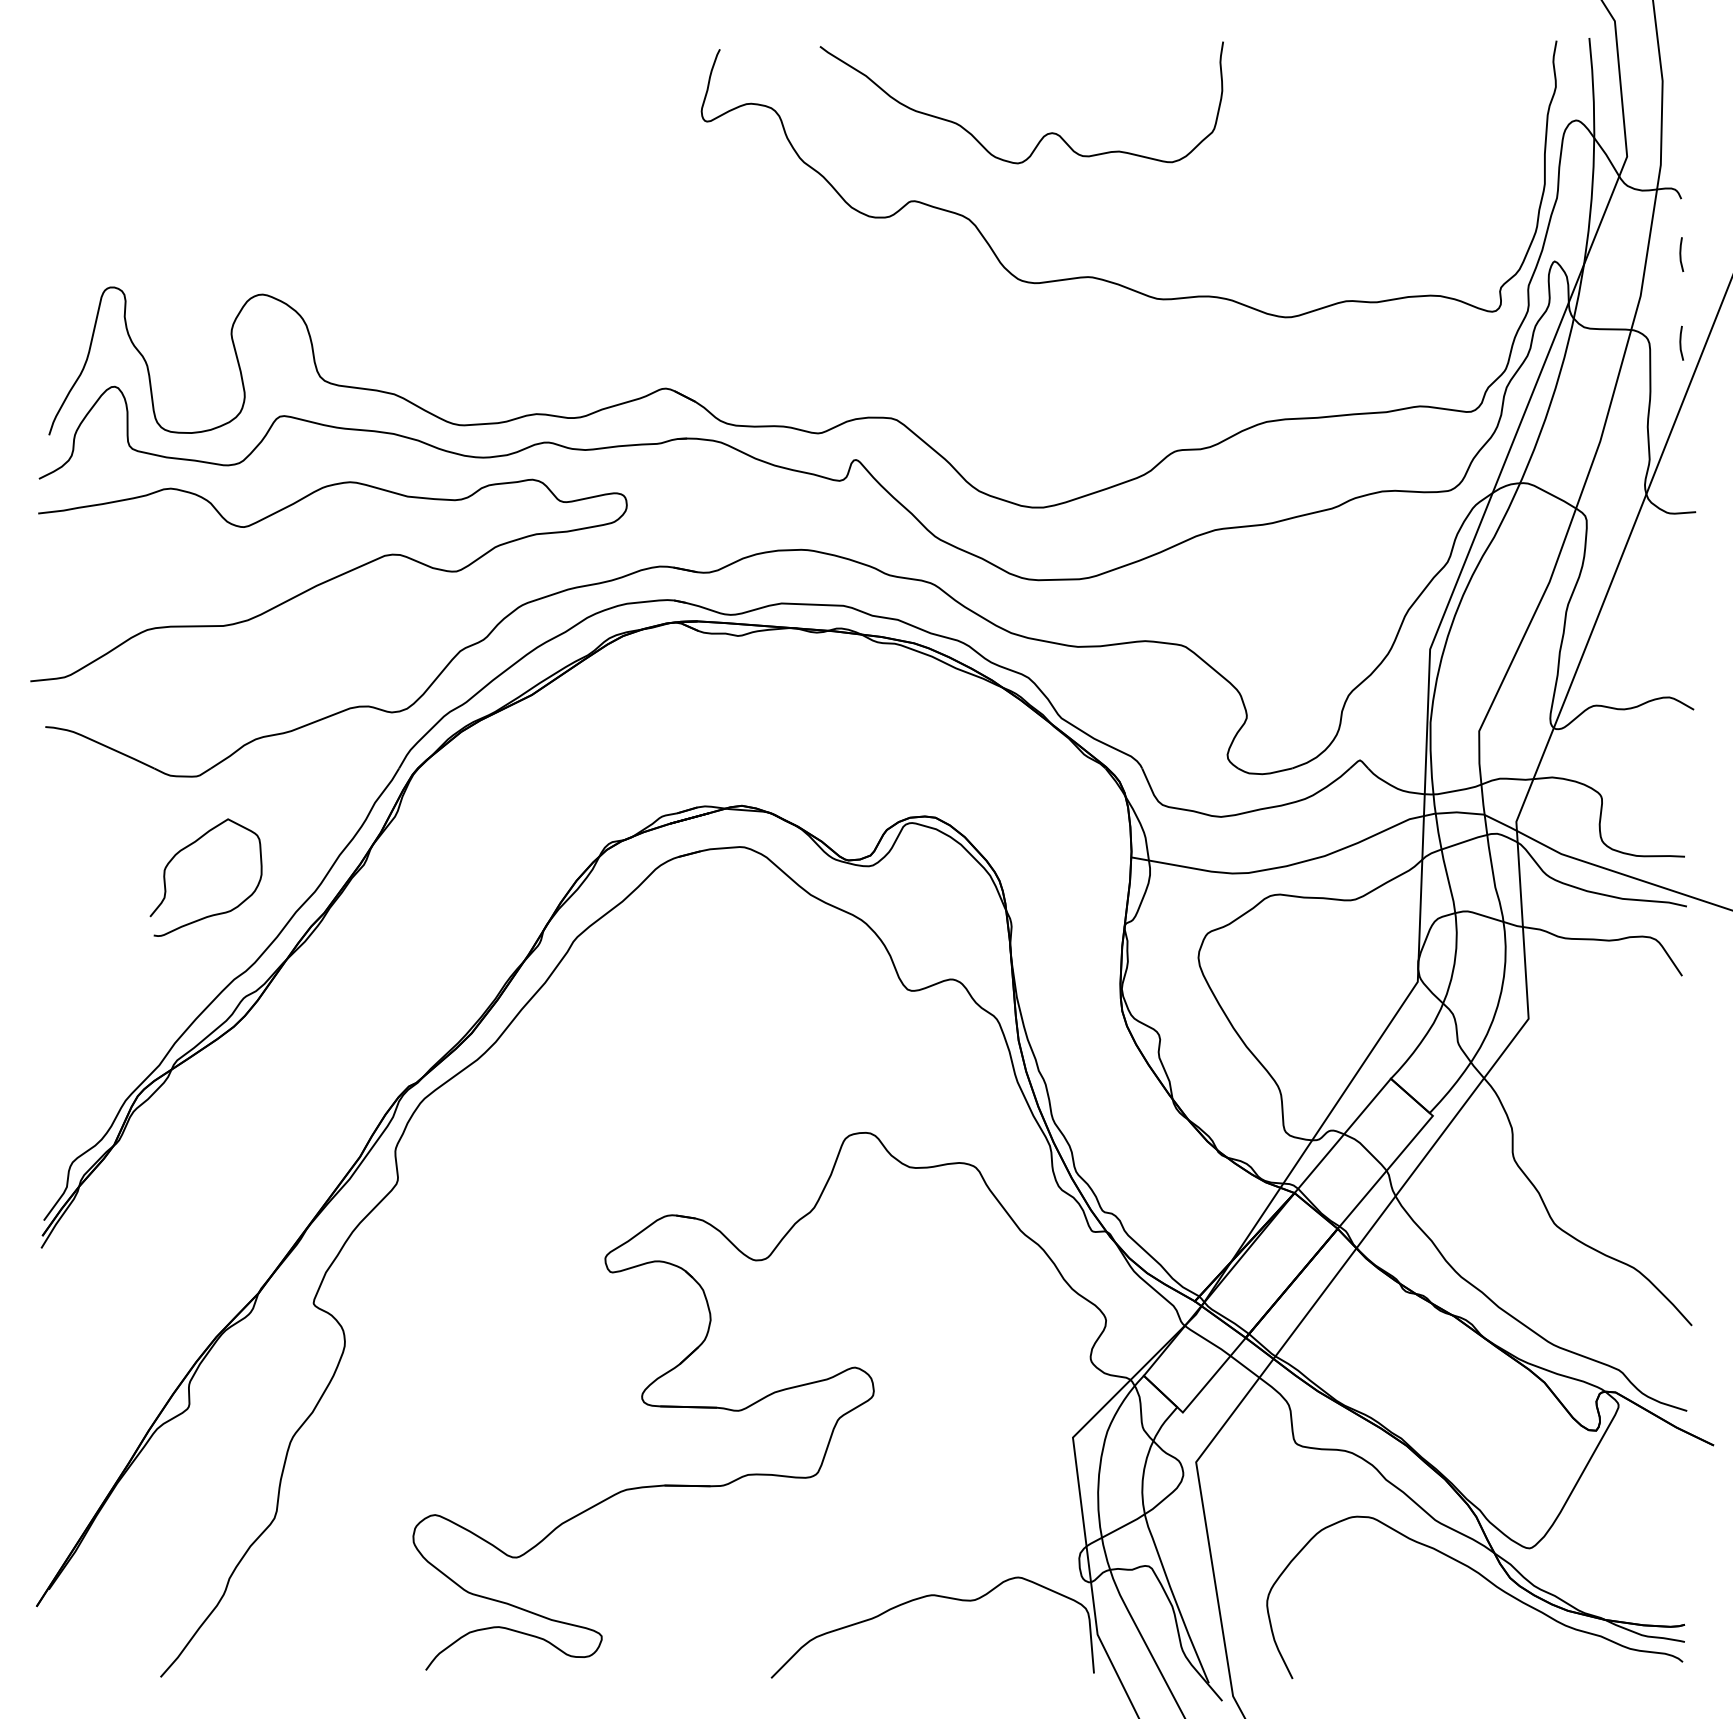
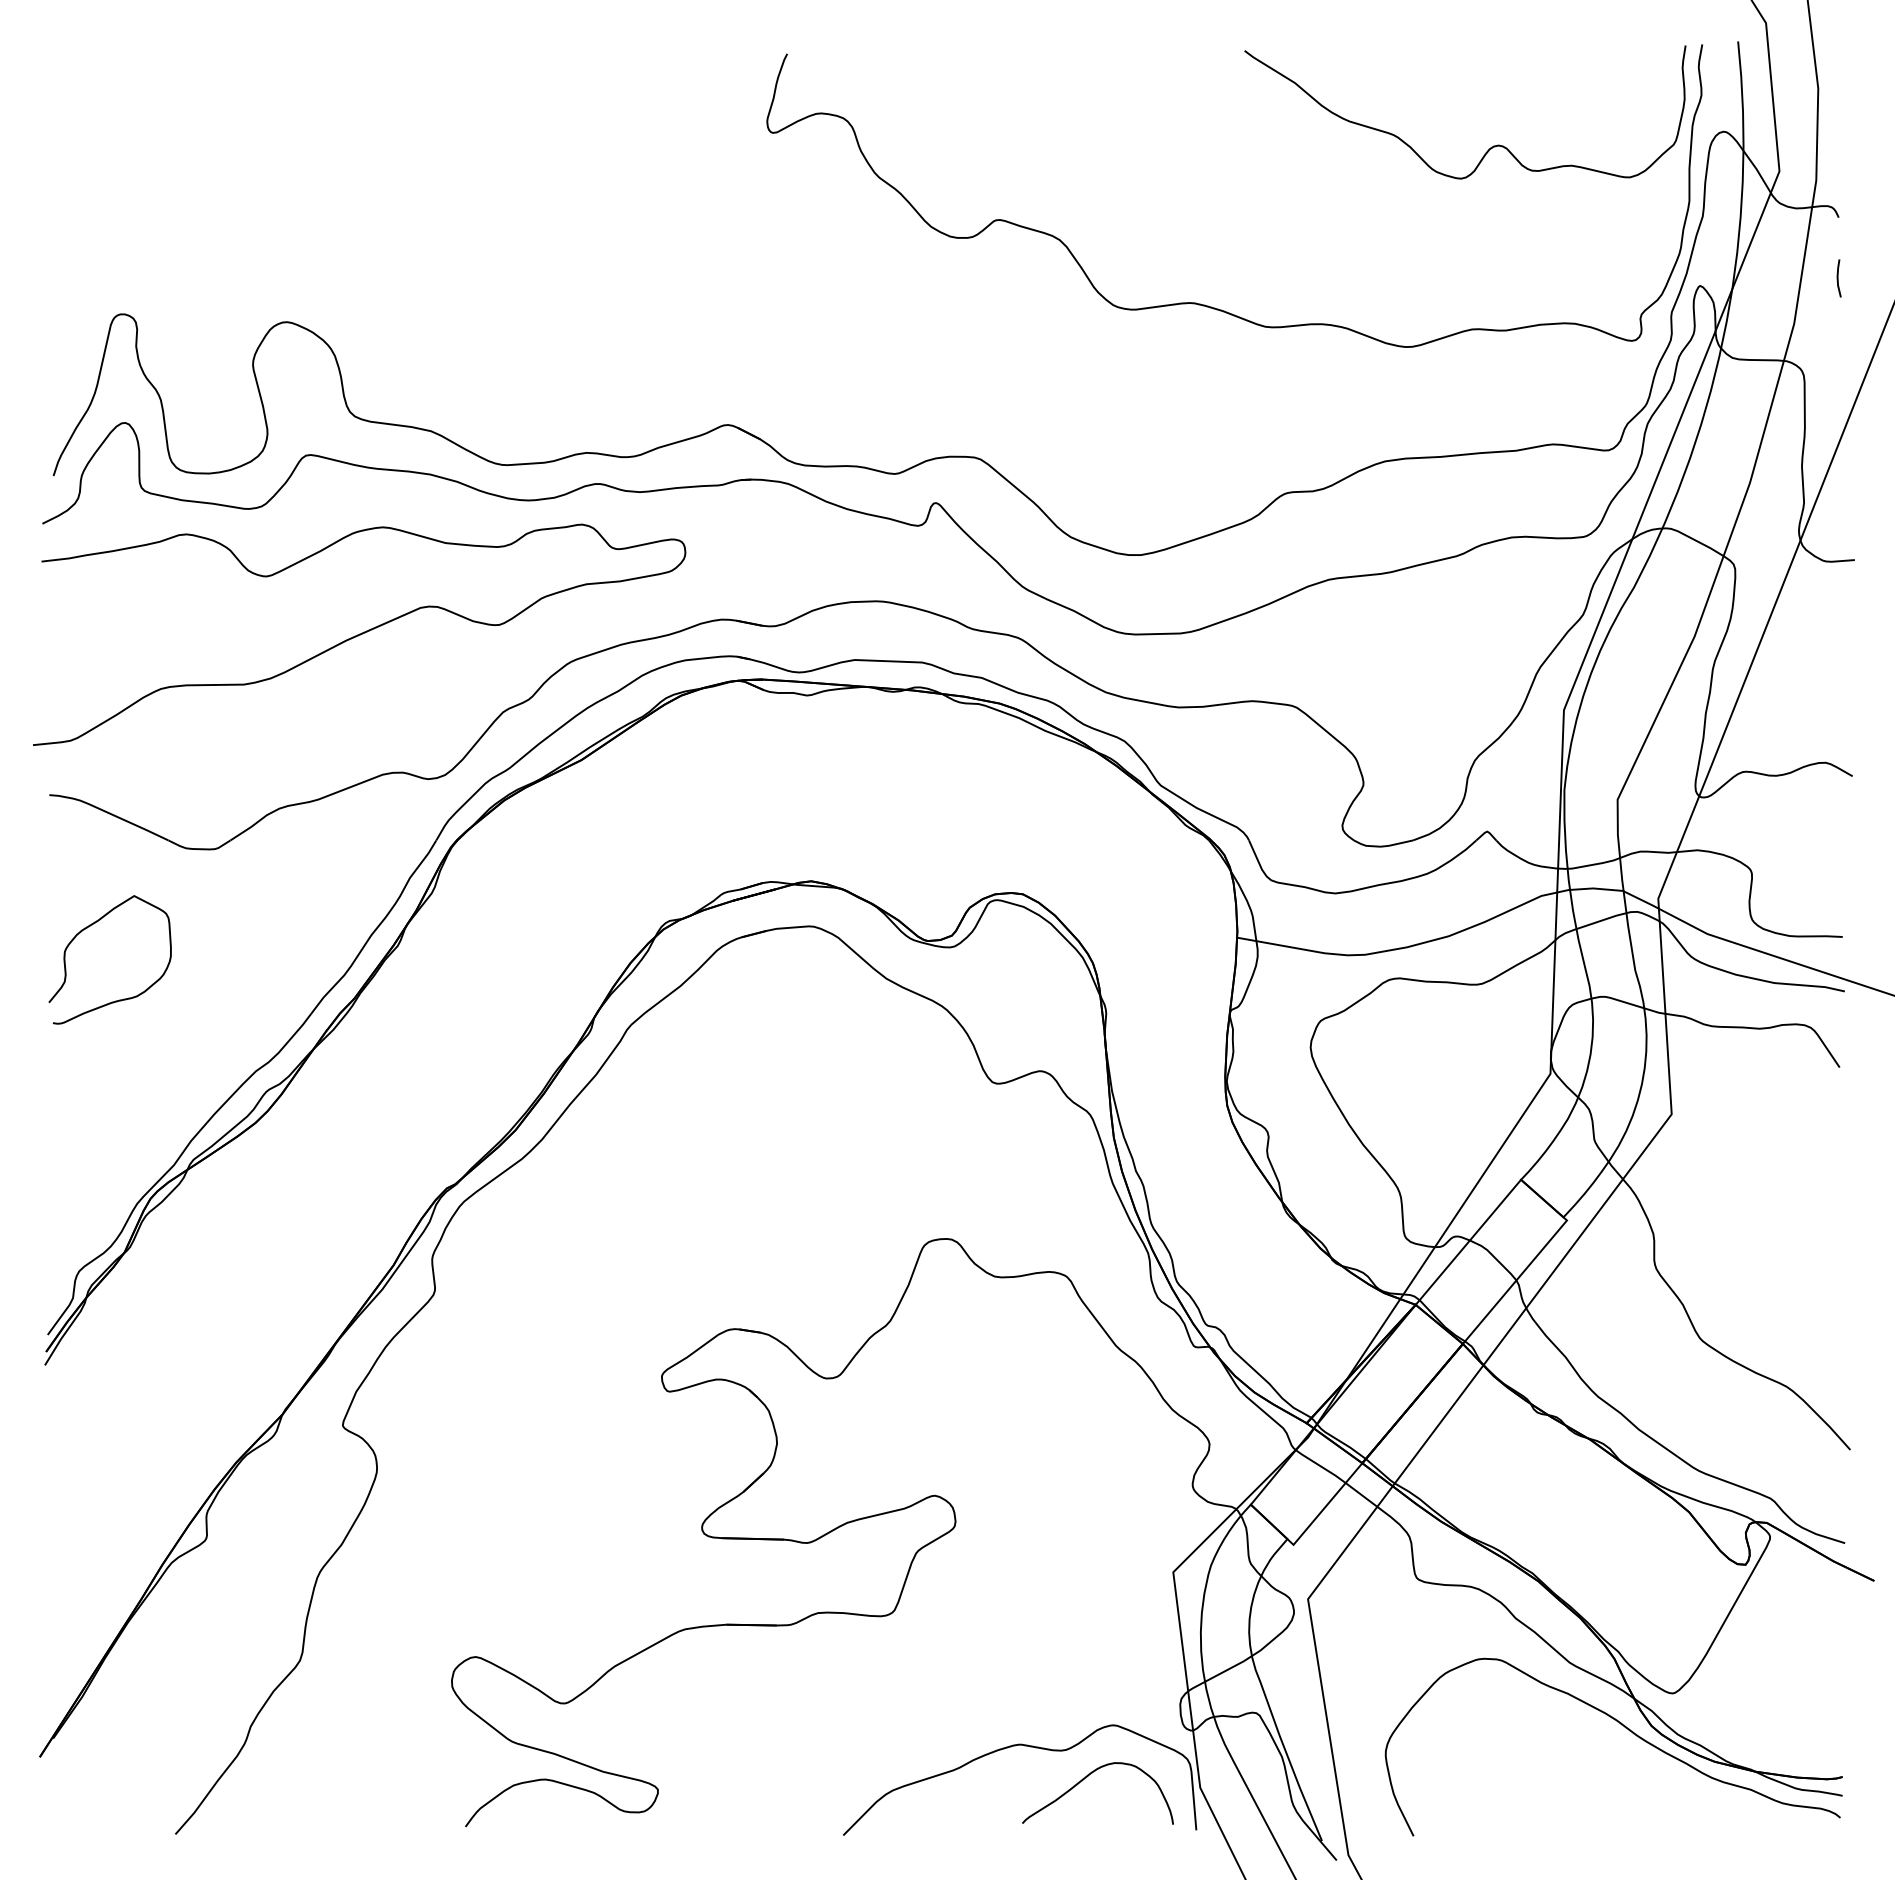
curve: (1045, 134) -> (1491, 146), moved
line: (1681, 343) -> (1838, 375), removed
curve: (187, 848) -> (89, 927), moved
curve: (994, 1625) -> (1087, 1777), added

